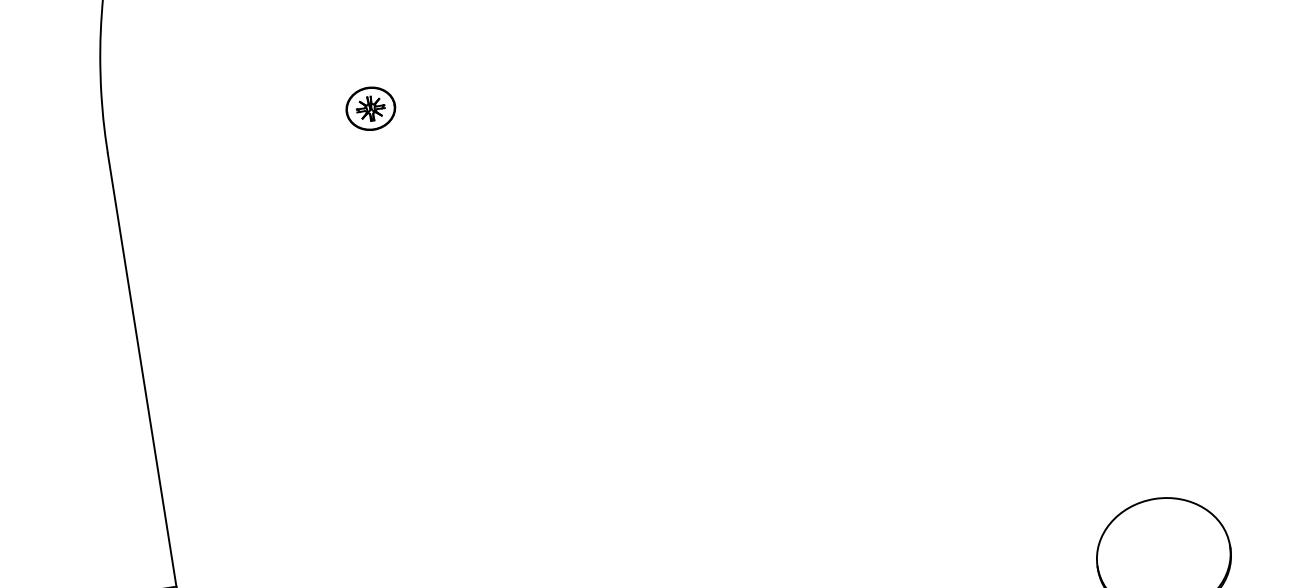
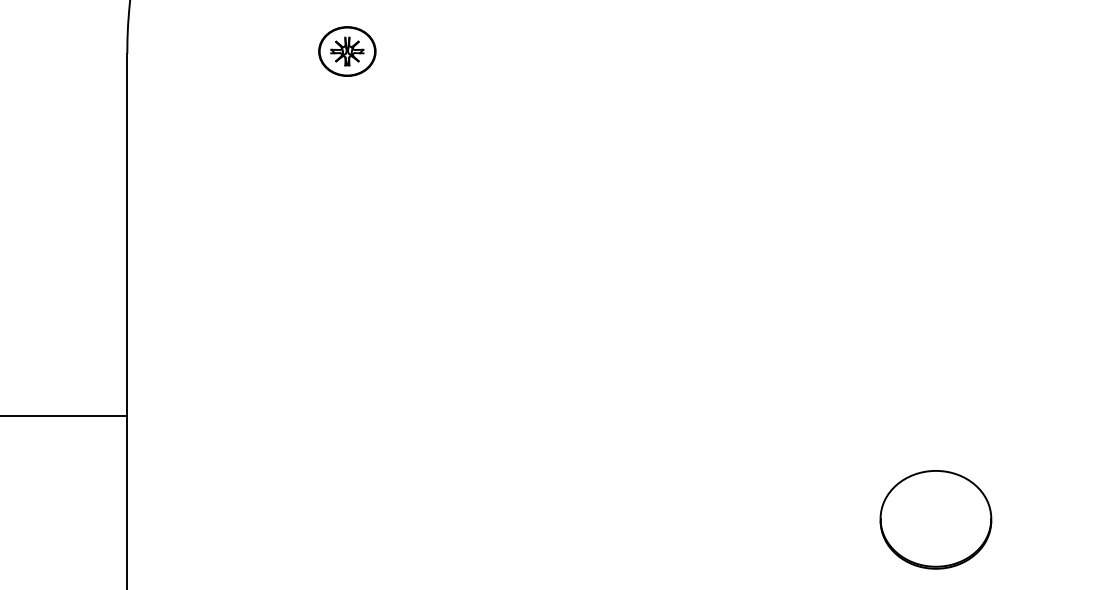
part: (370, 108) -> (347, 51), size x1.4

